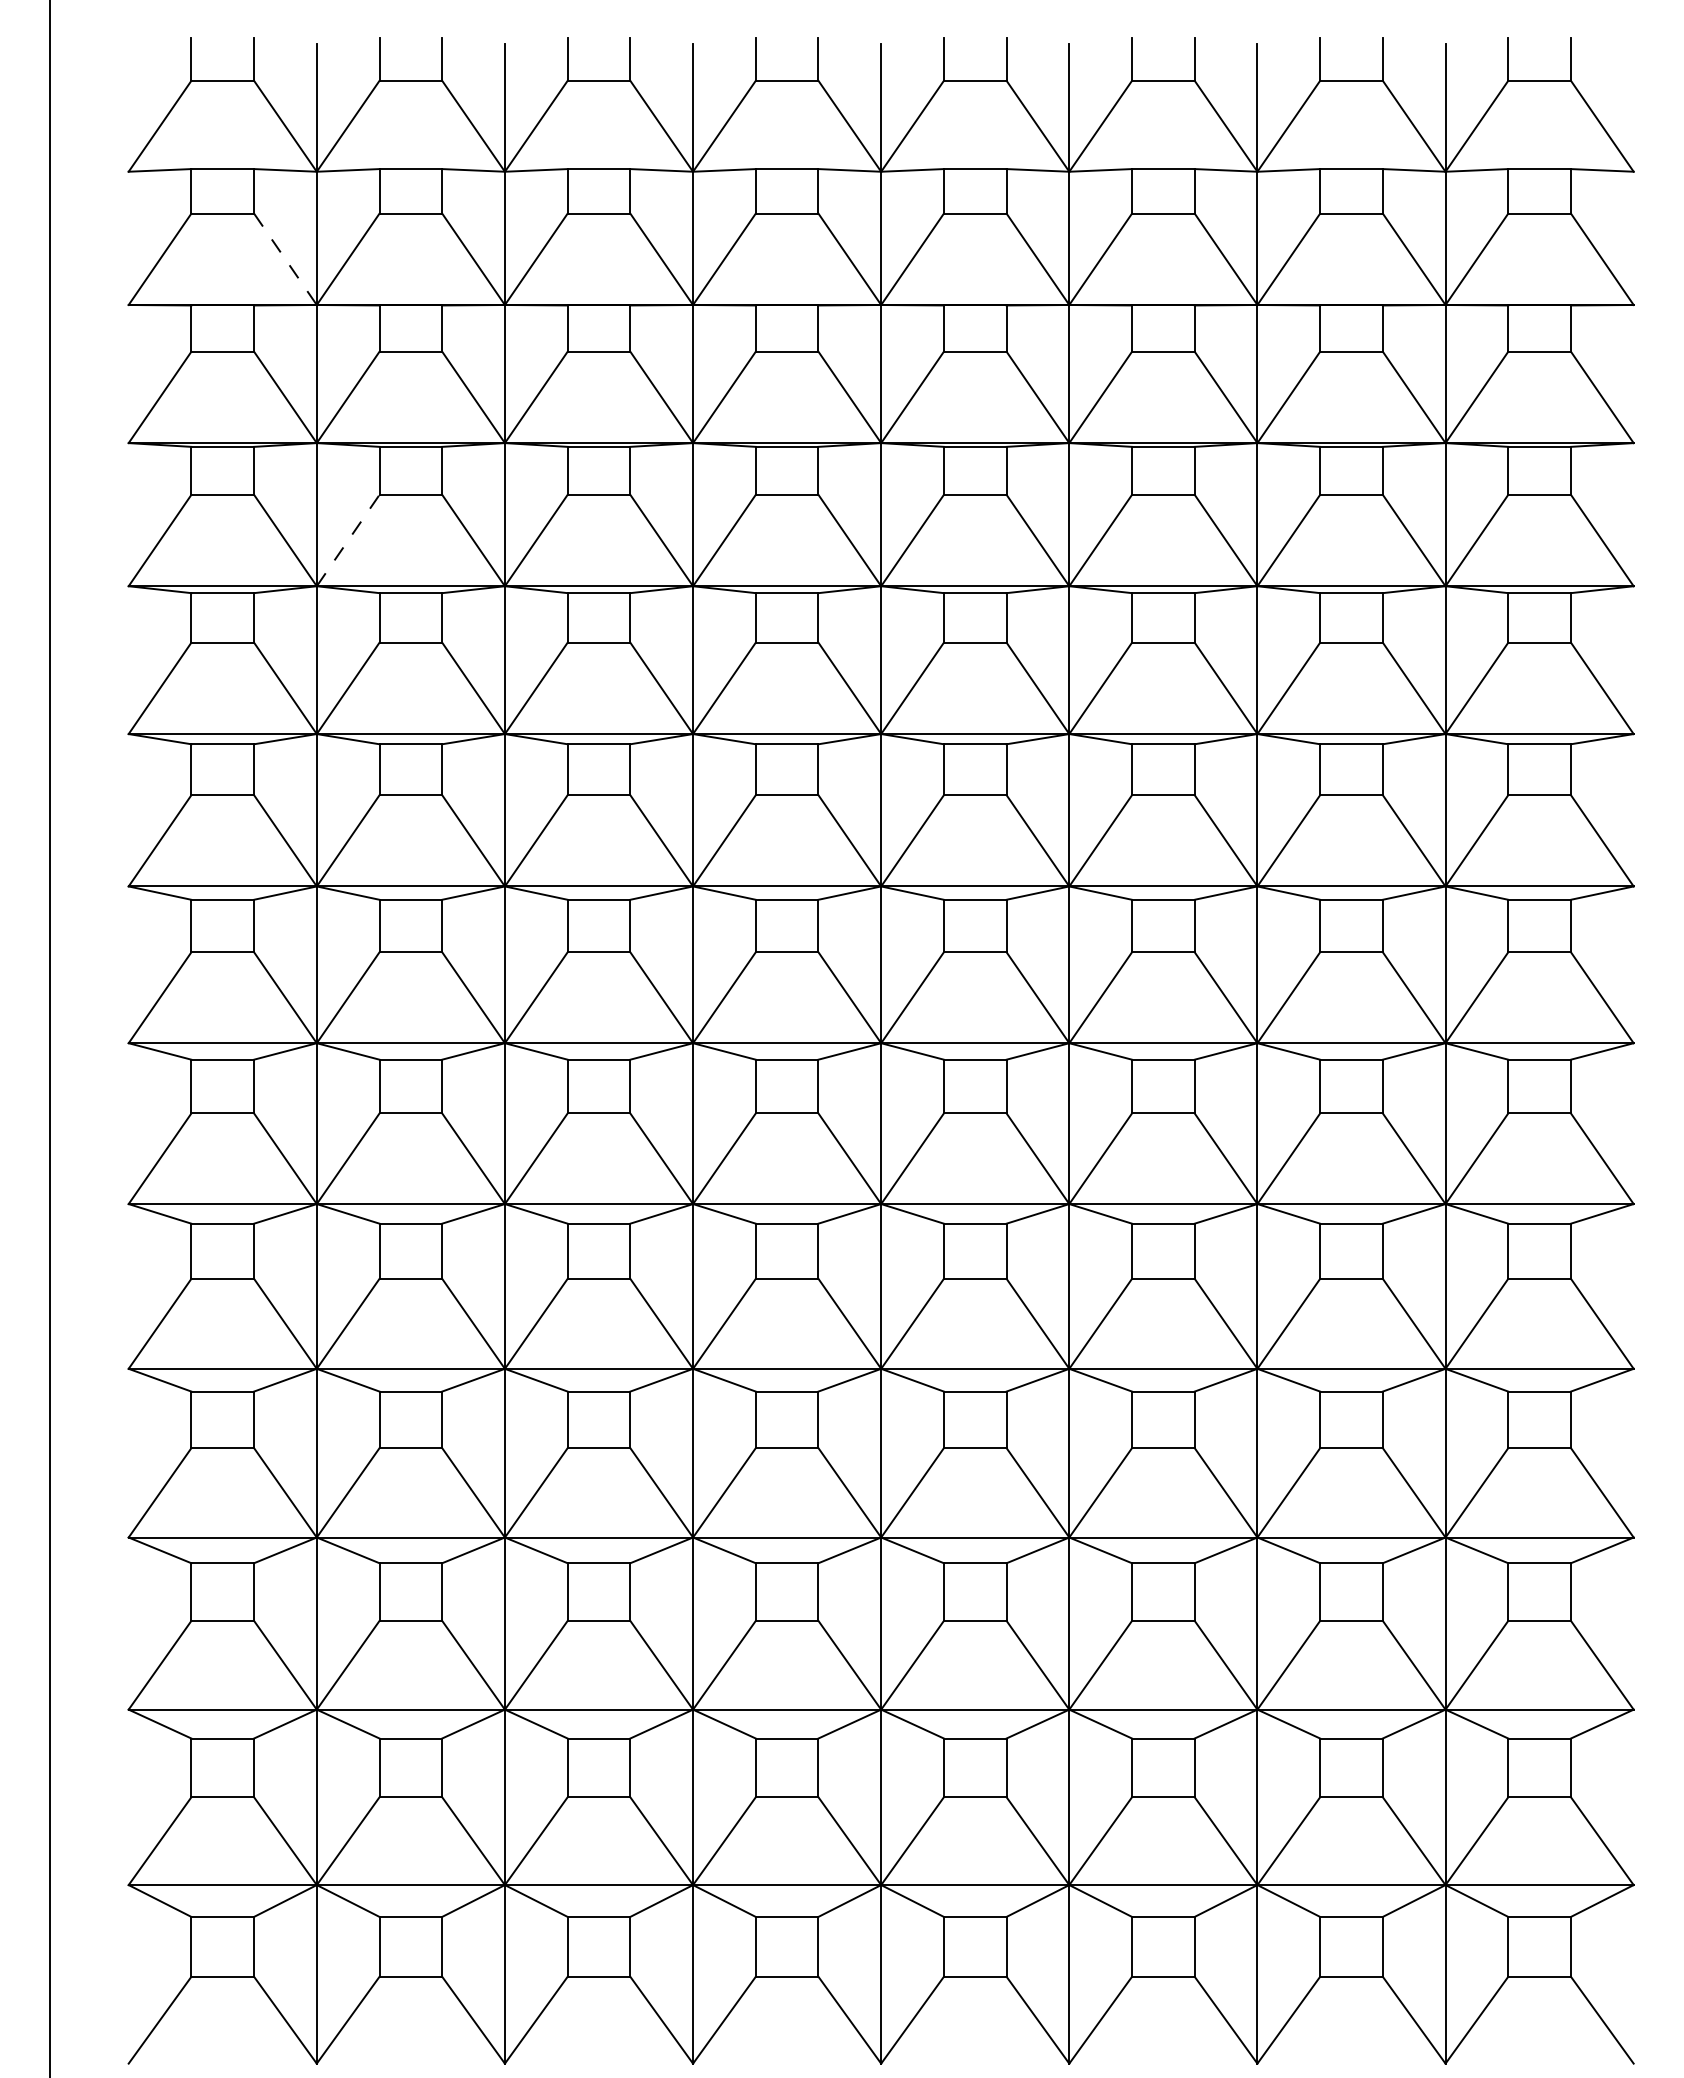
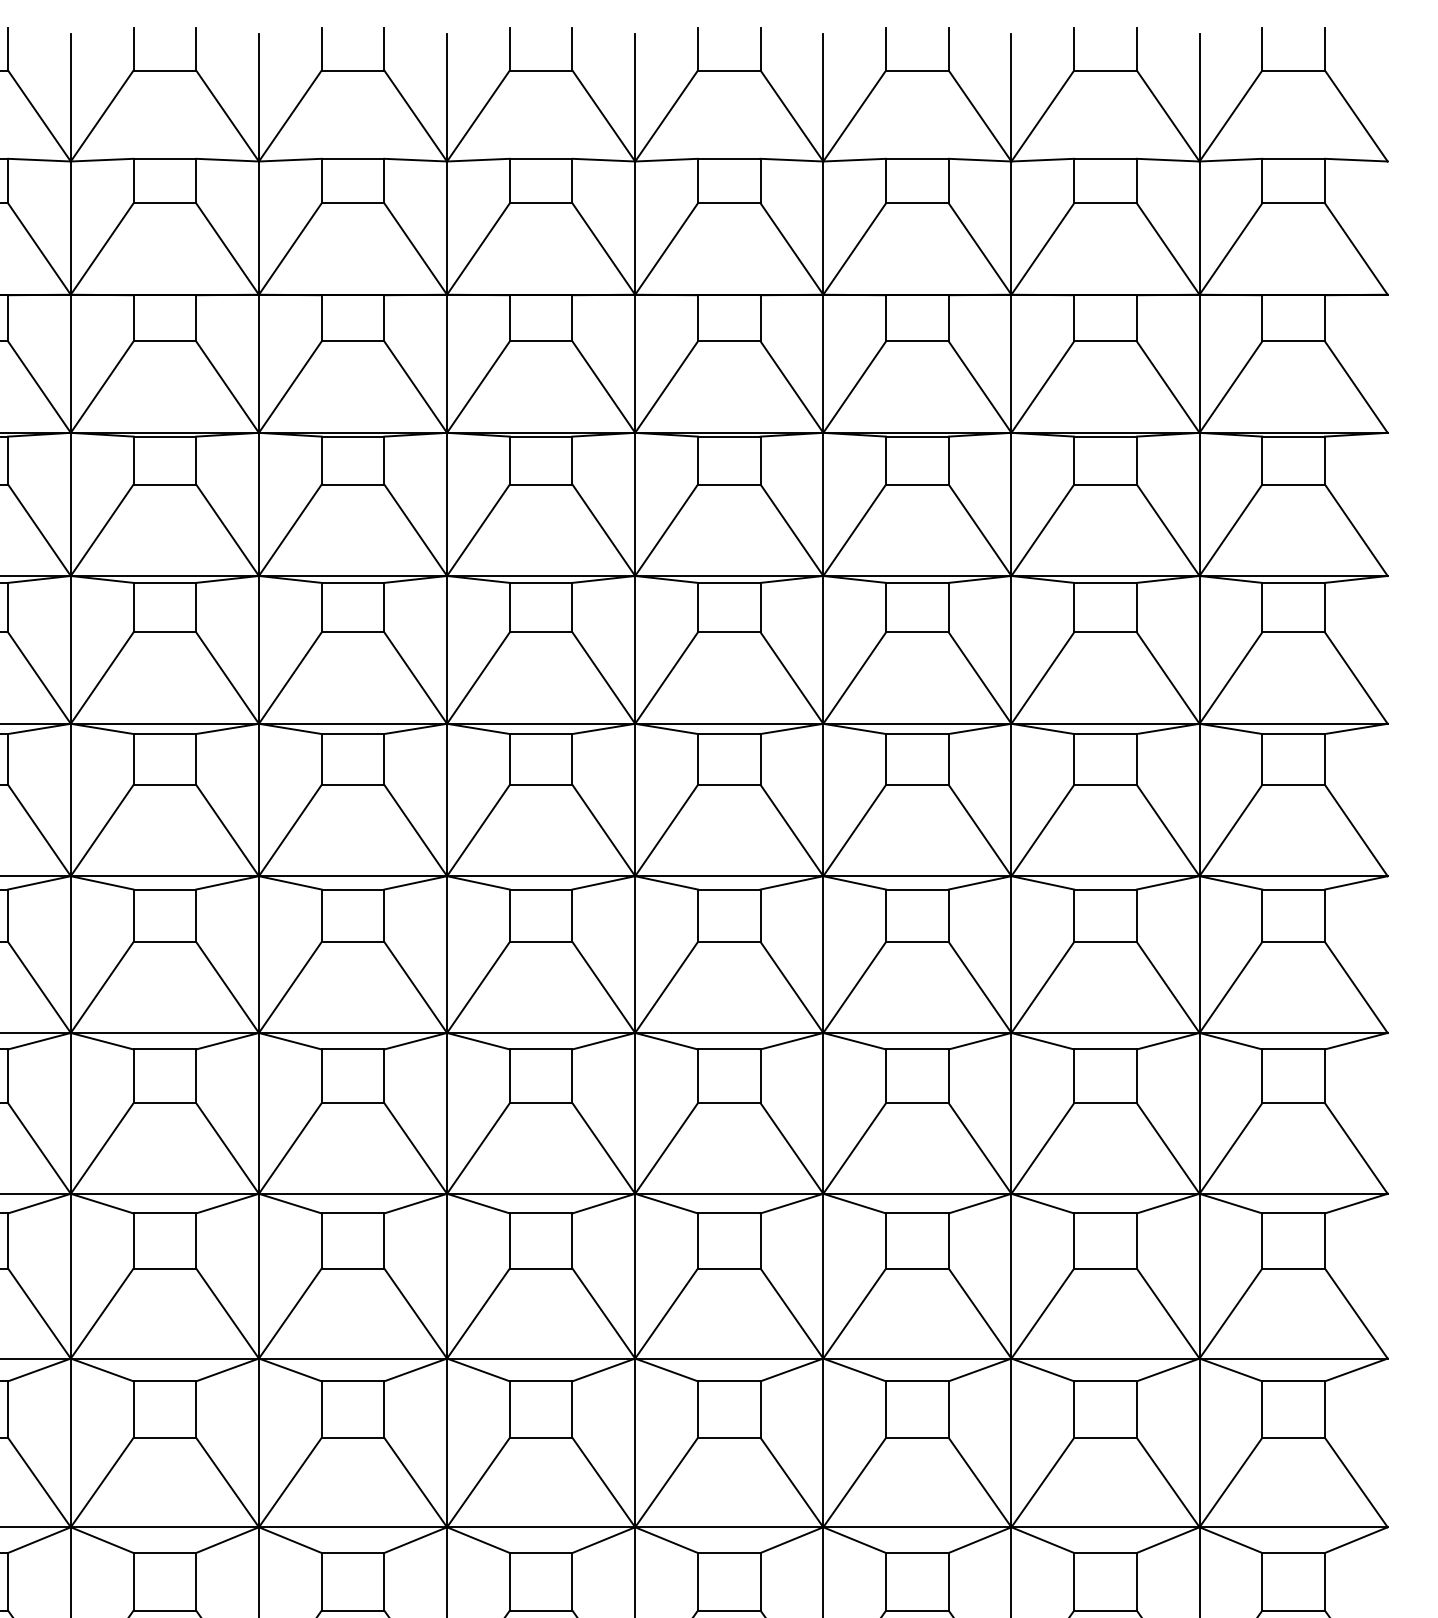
line: (285, 259) -> (39, 249), dashed -> solid
line: (348, 540) -> (102, 530), dashed -> solid

